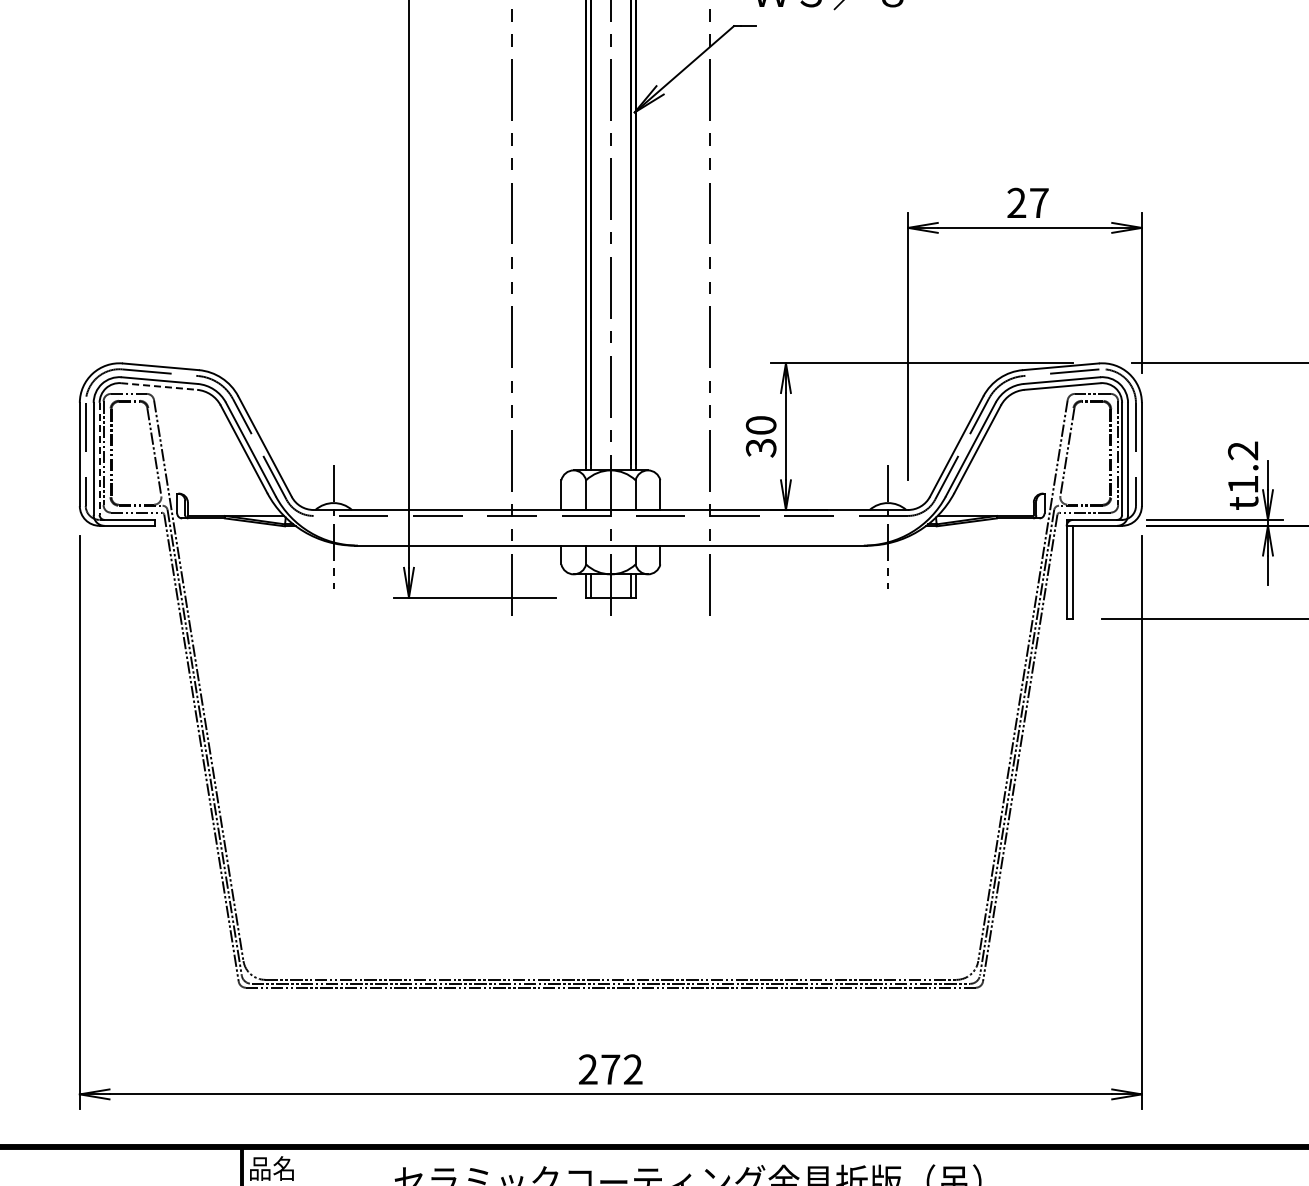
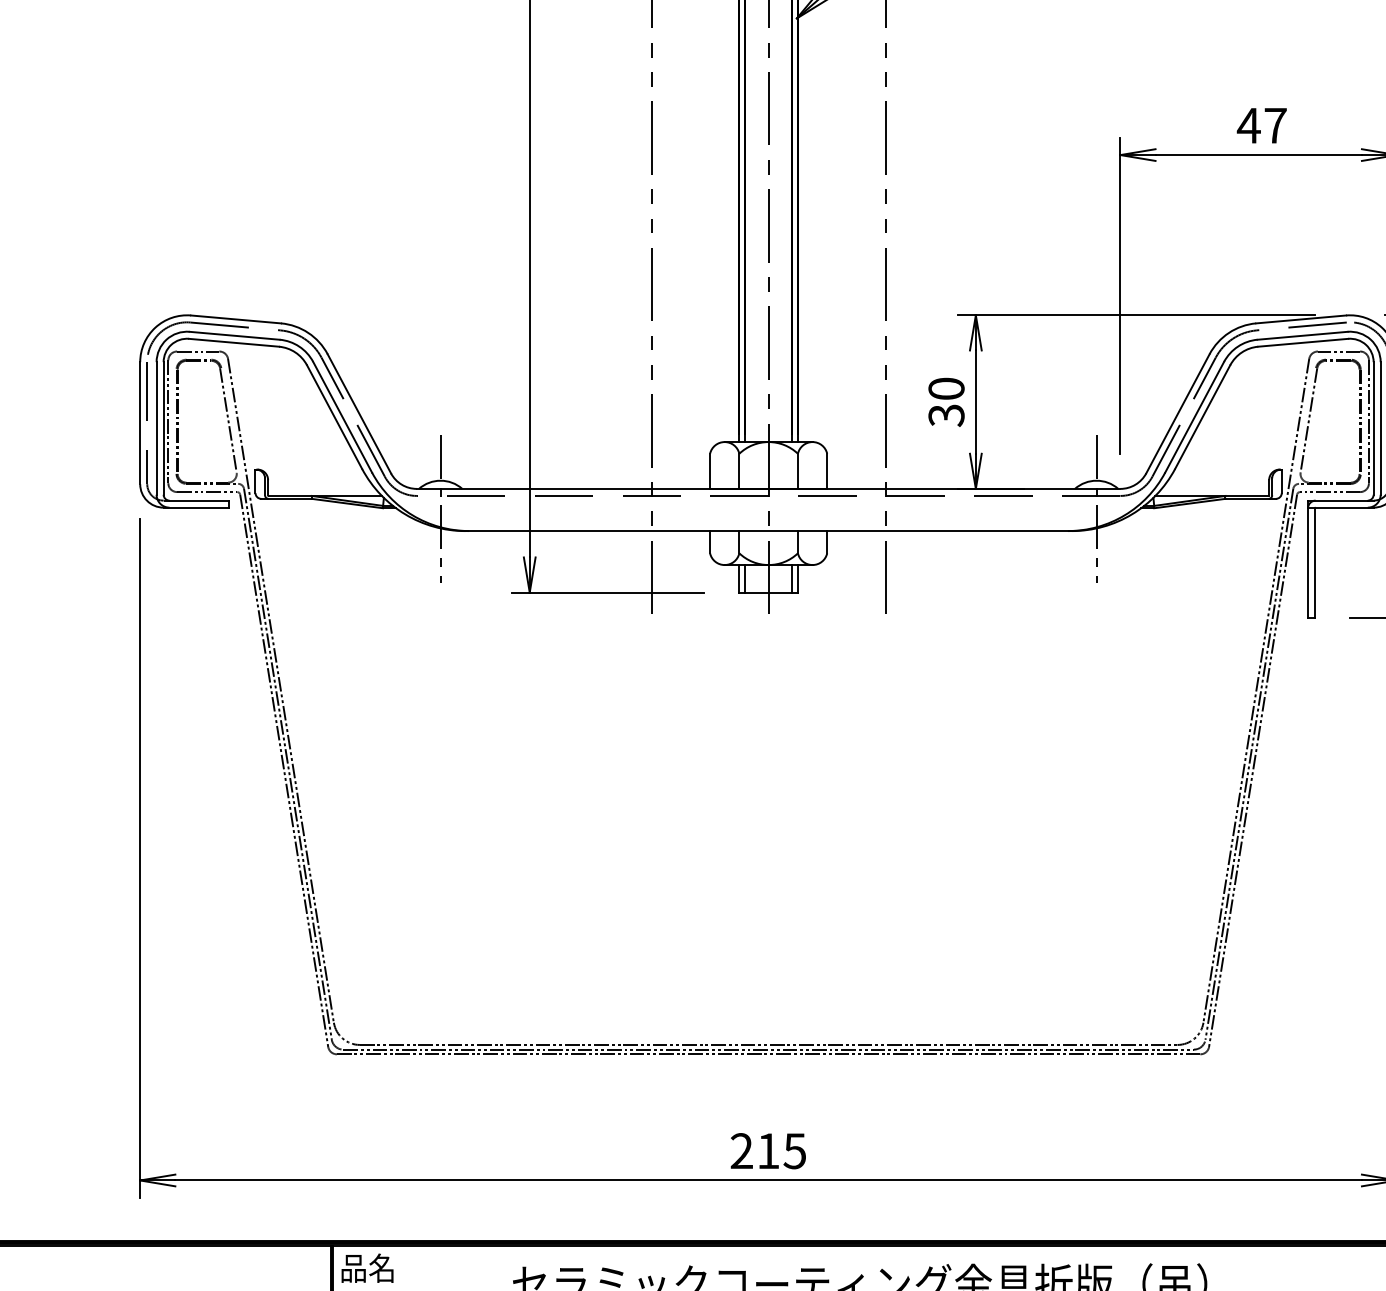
text: (1016, 202) -> (1248, 125), 27 -> 47
line: (159, 386) -> (234, 342), dashed -> solid
line: (99, 459) -> (163, 429), dashed -> solid
text: (621, 1069) -> (781, 1151), 272 -> 215

